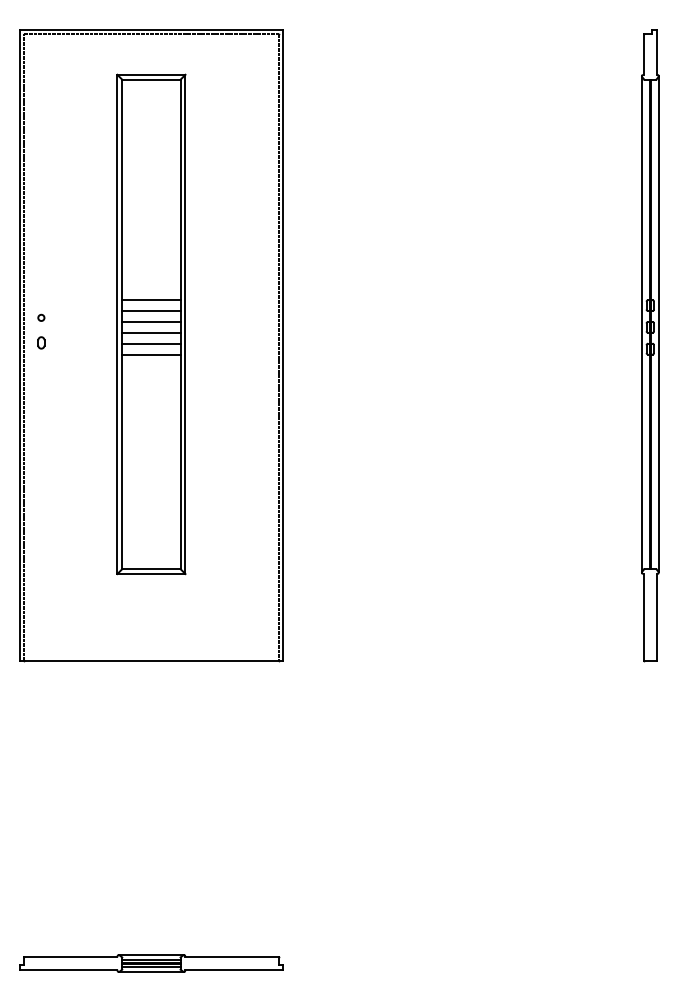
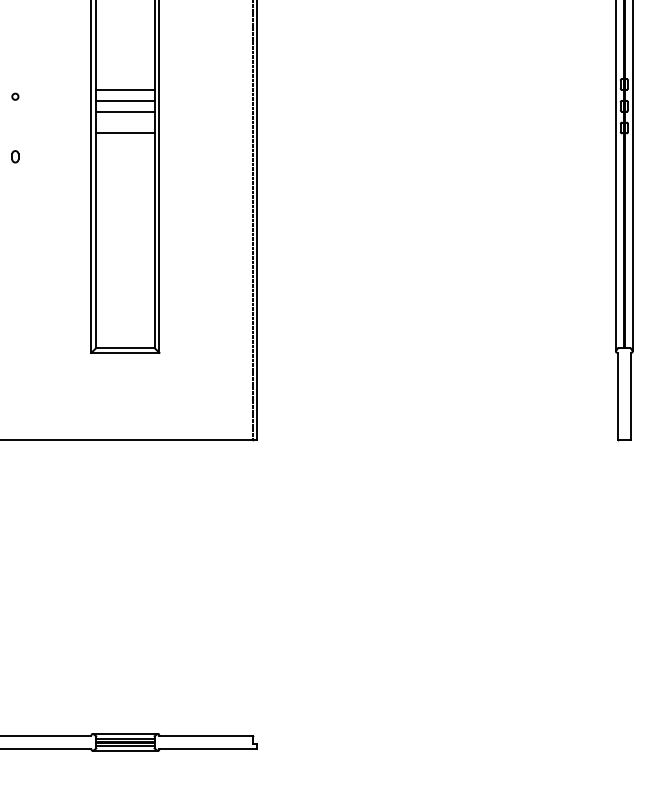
line: (151, 300) -> (125, 79), removed
part: (41, 342) -> (15, 156), moved
line: (151, 343) -> (125, 122), removed

